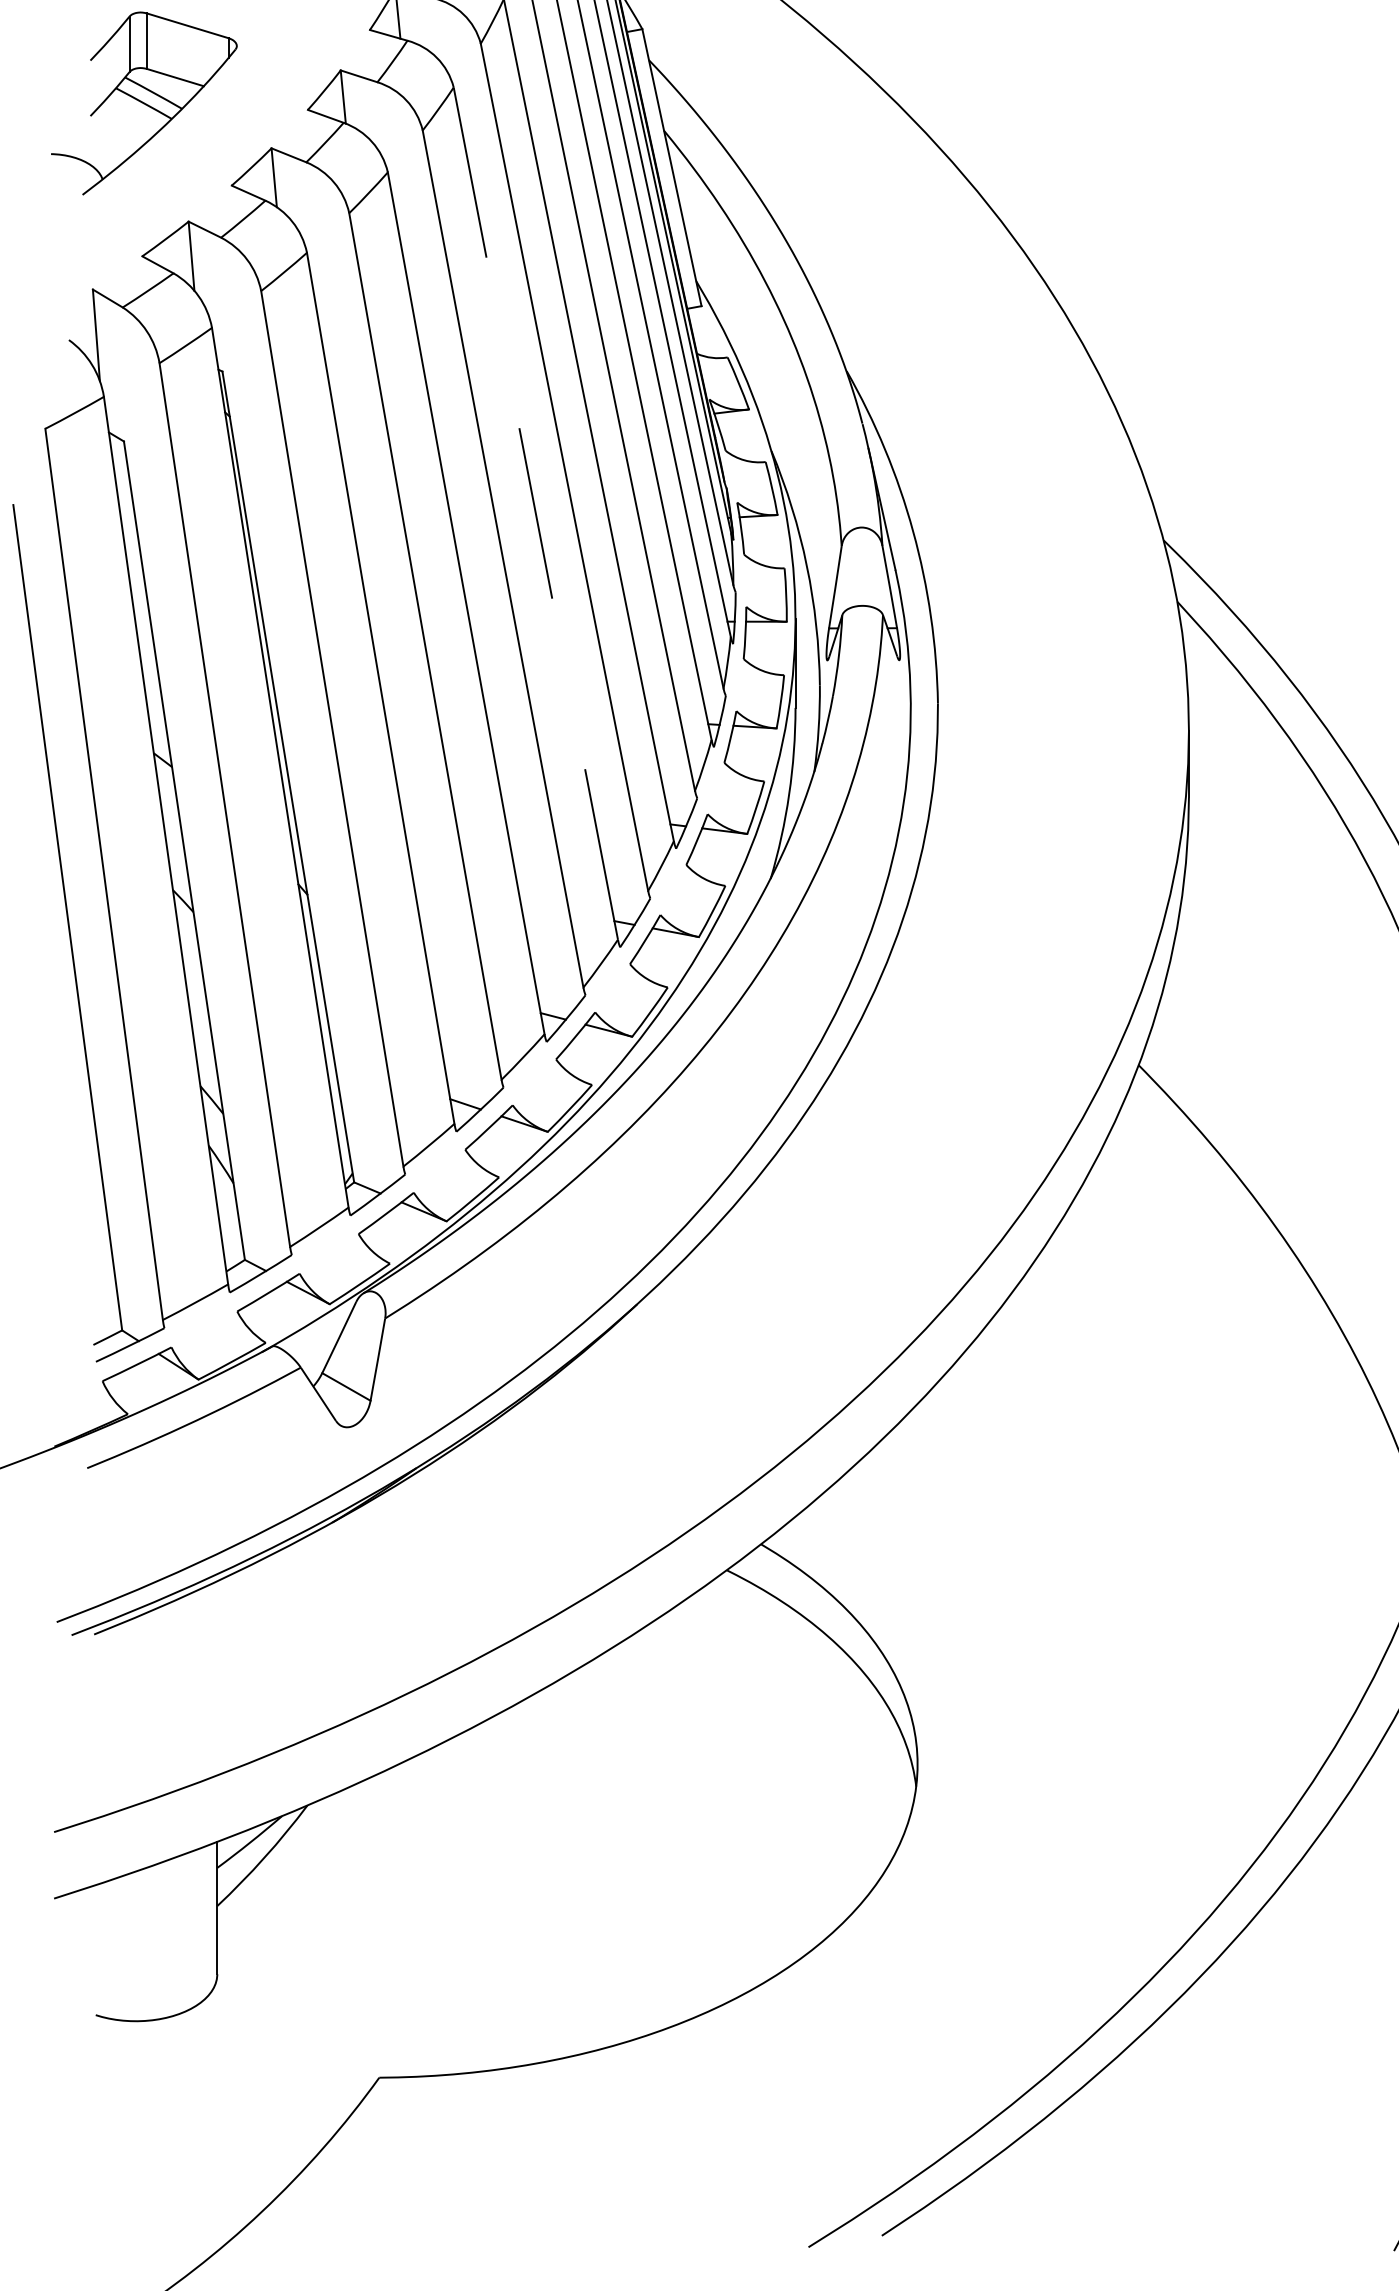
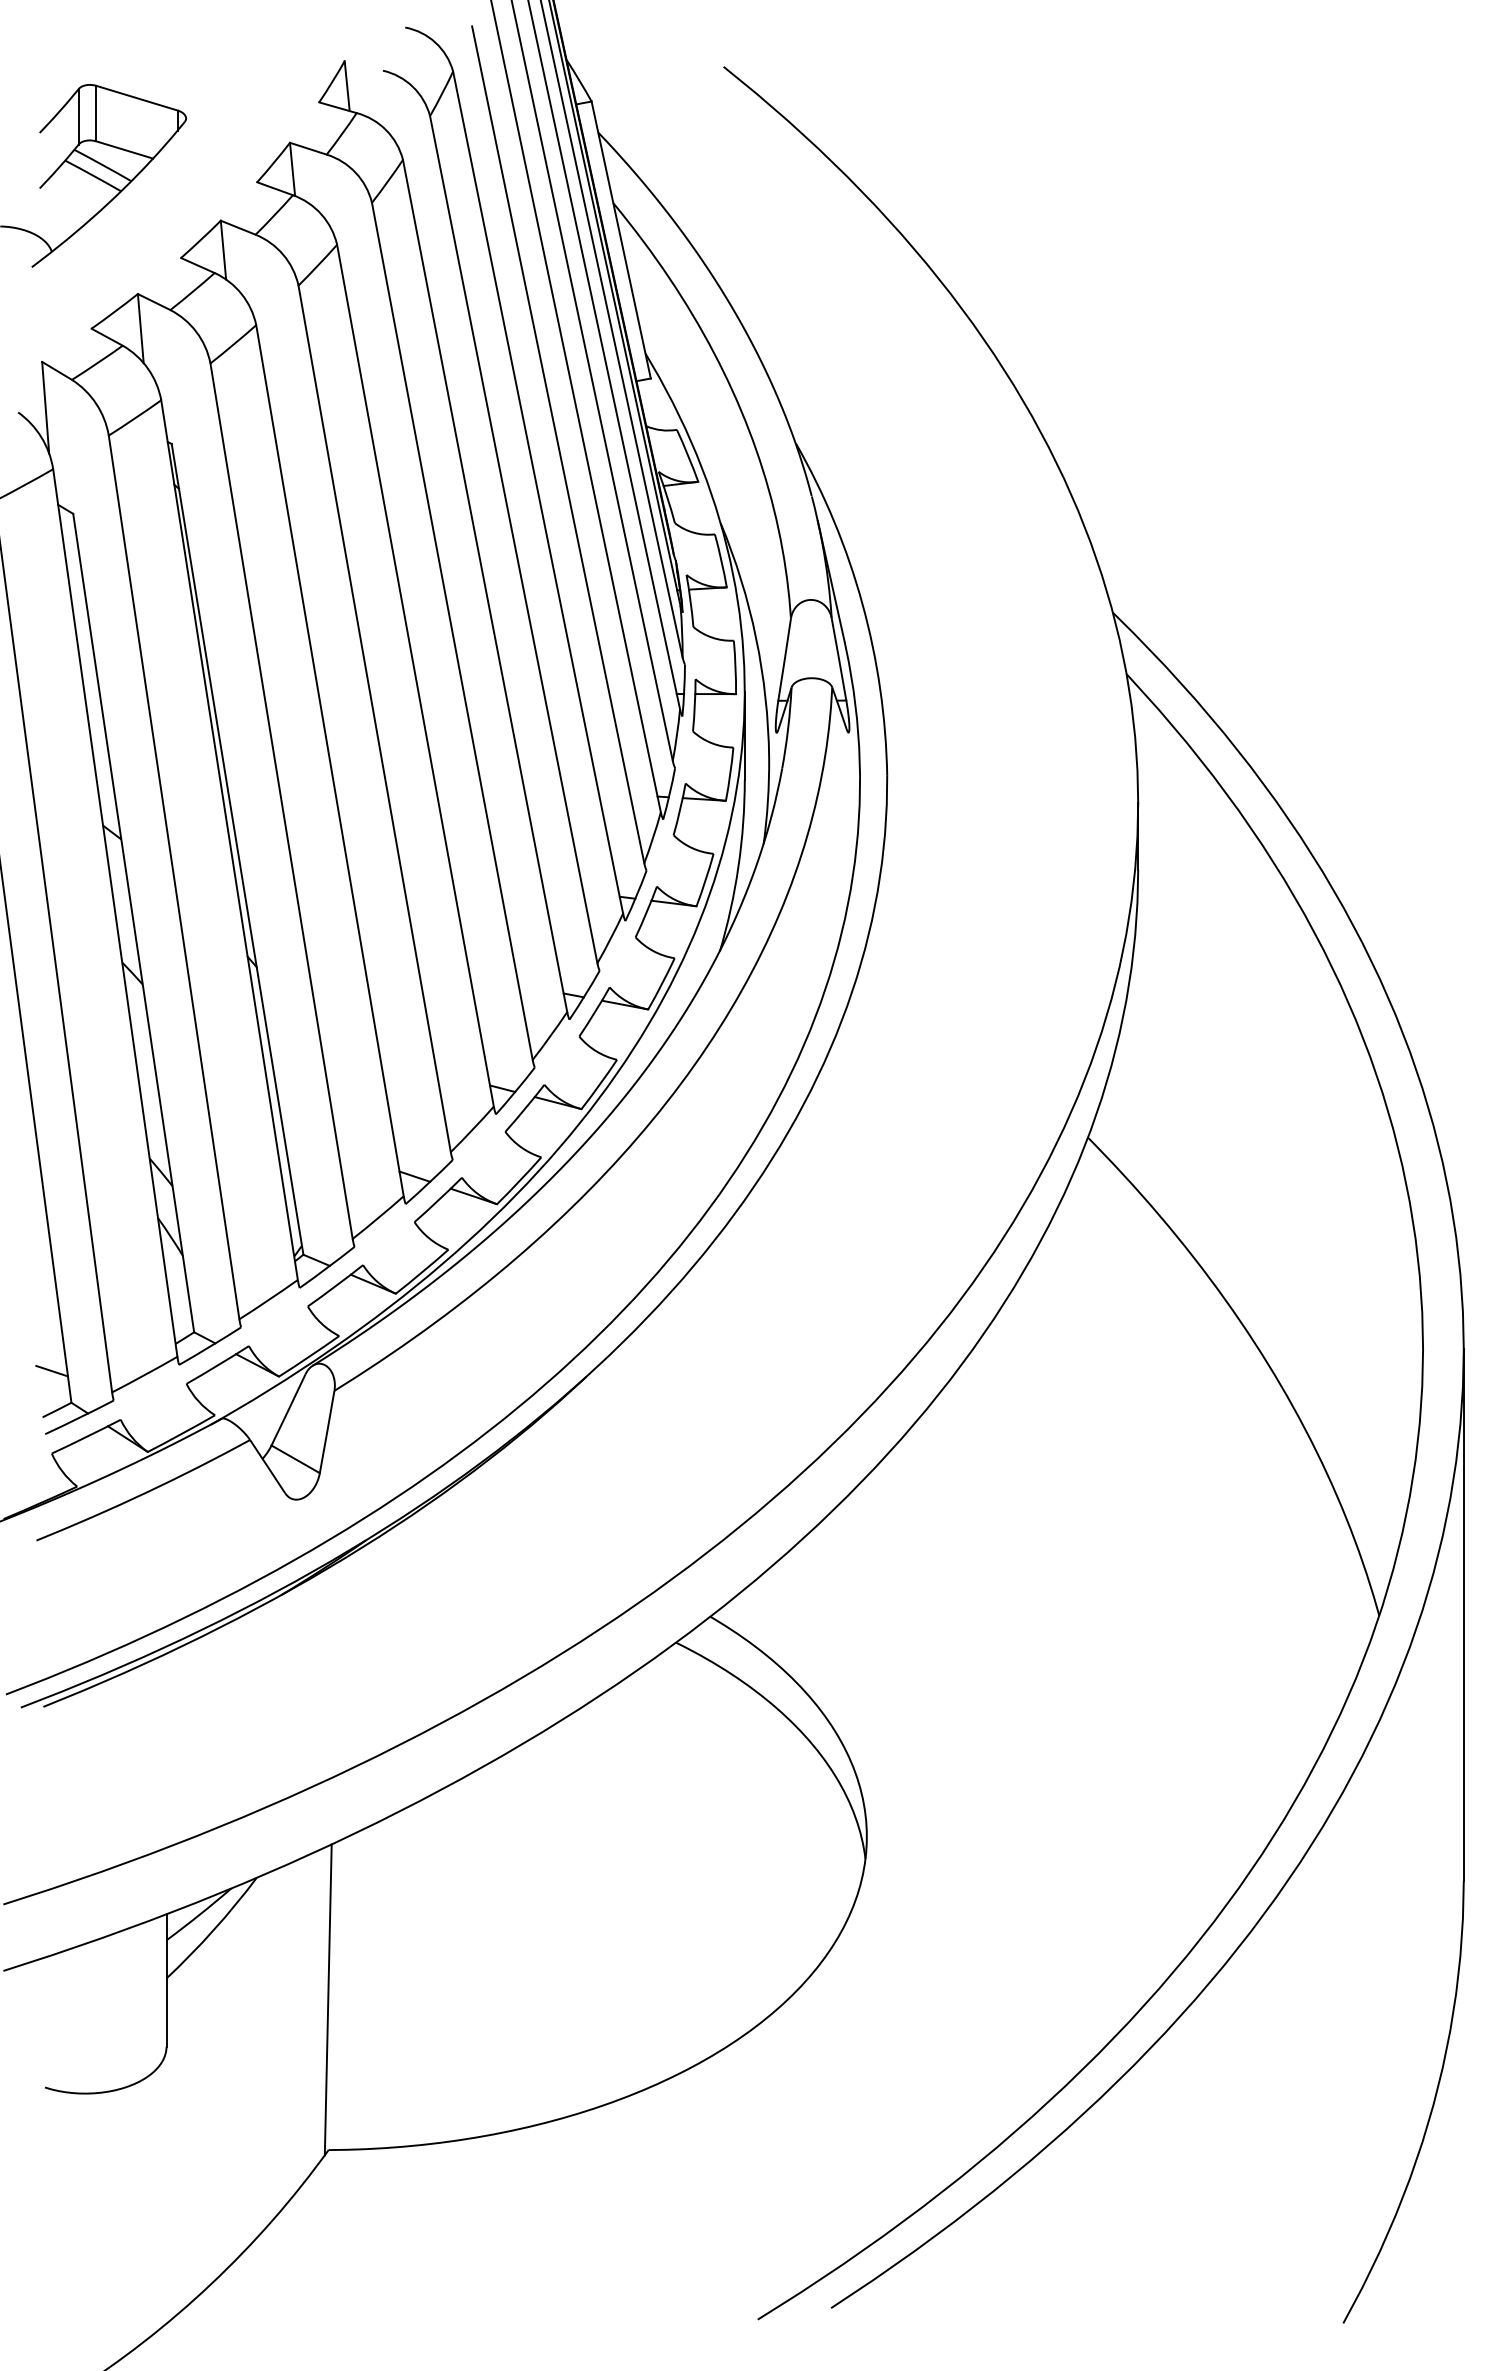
line: (536, 514) -> (485, 586), dashed -> solid
line: (102, 1298) -> (51, 1370), added
line: (378, 1927) -> (327, 1999), added

